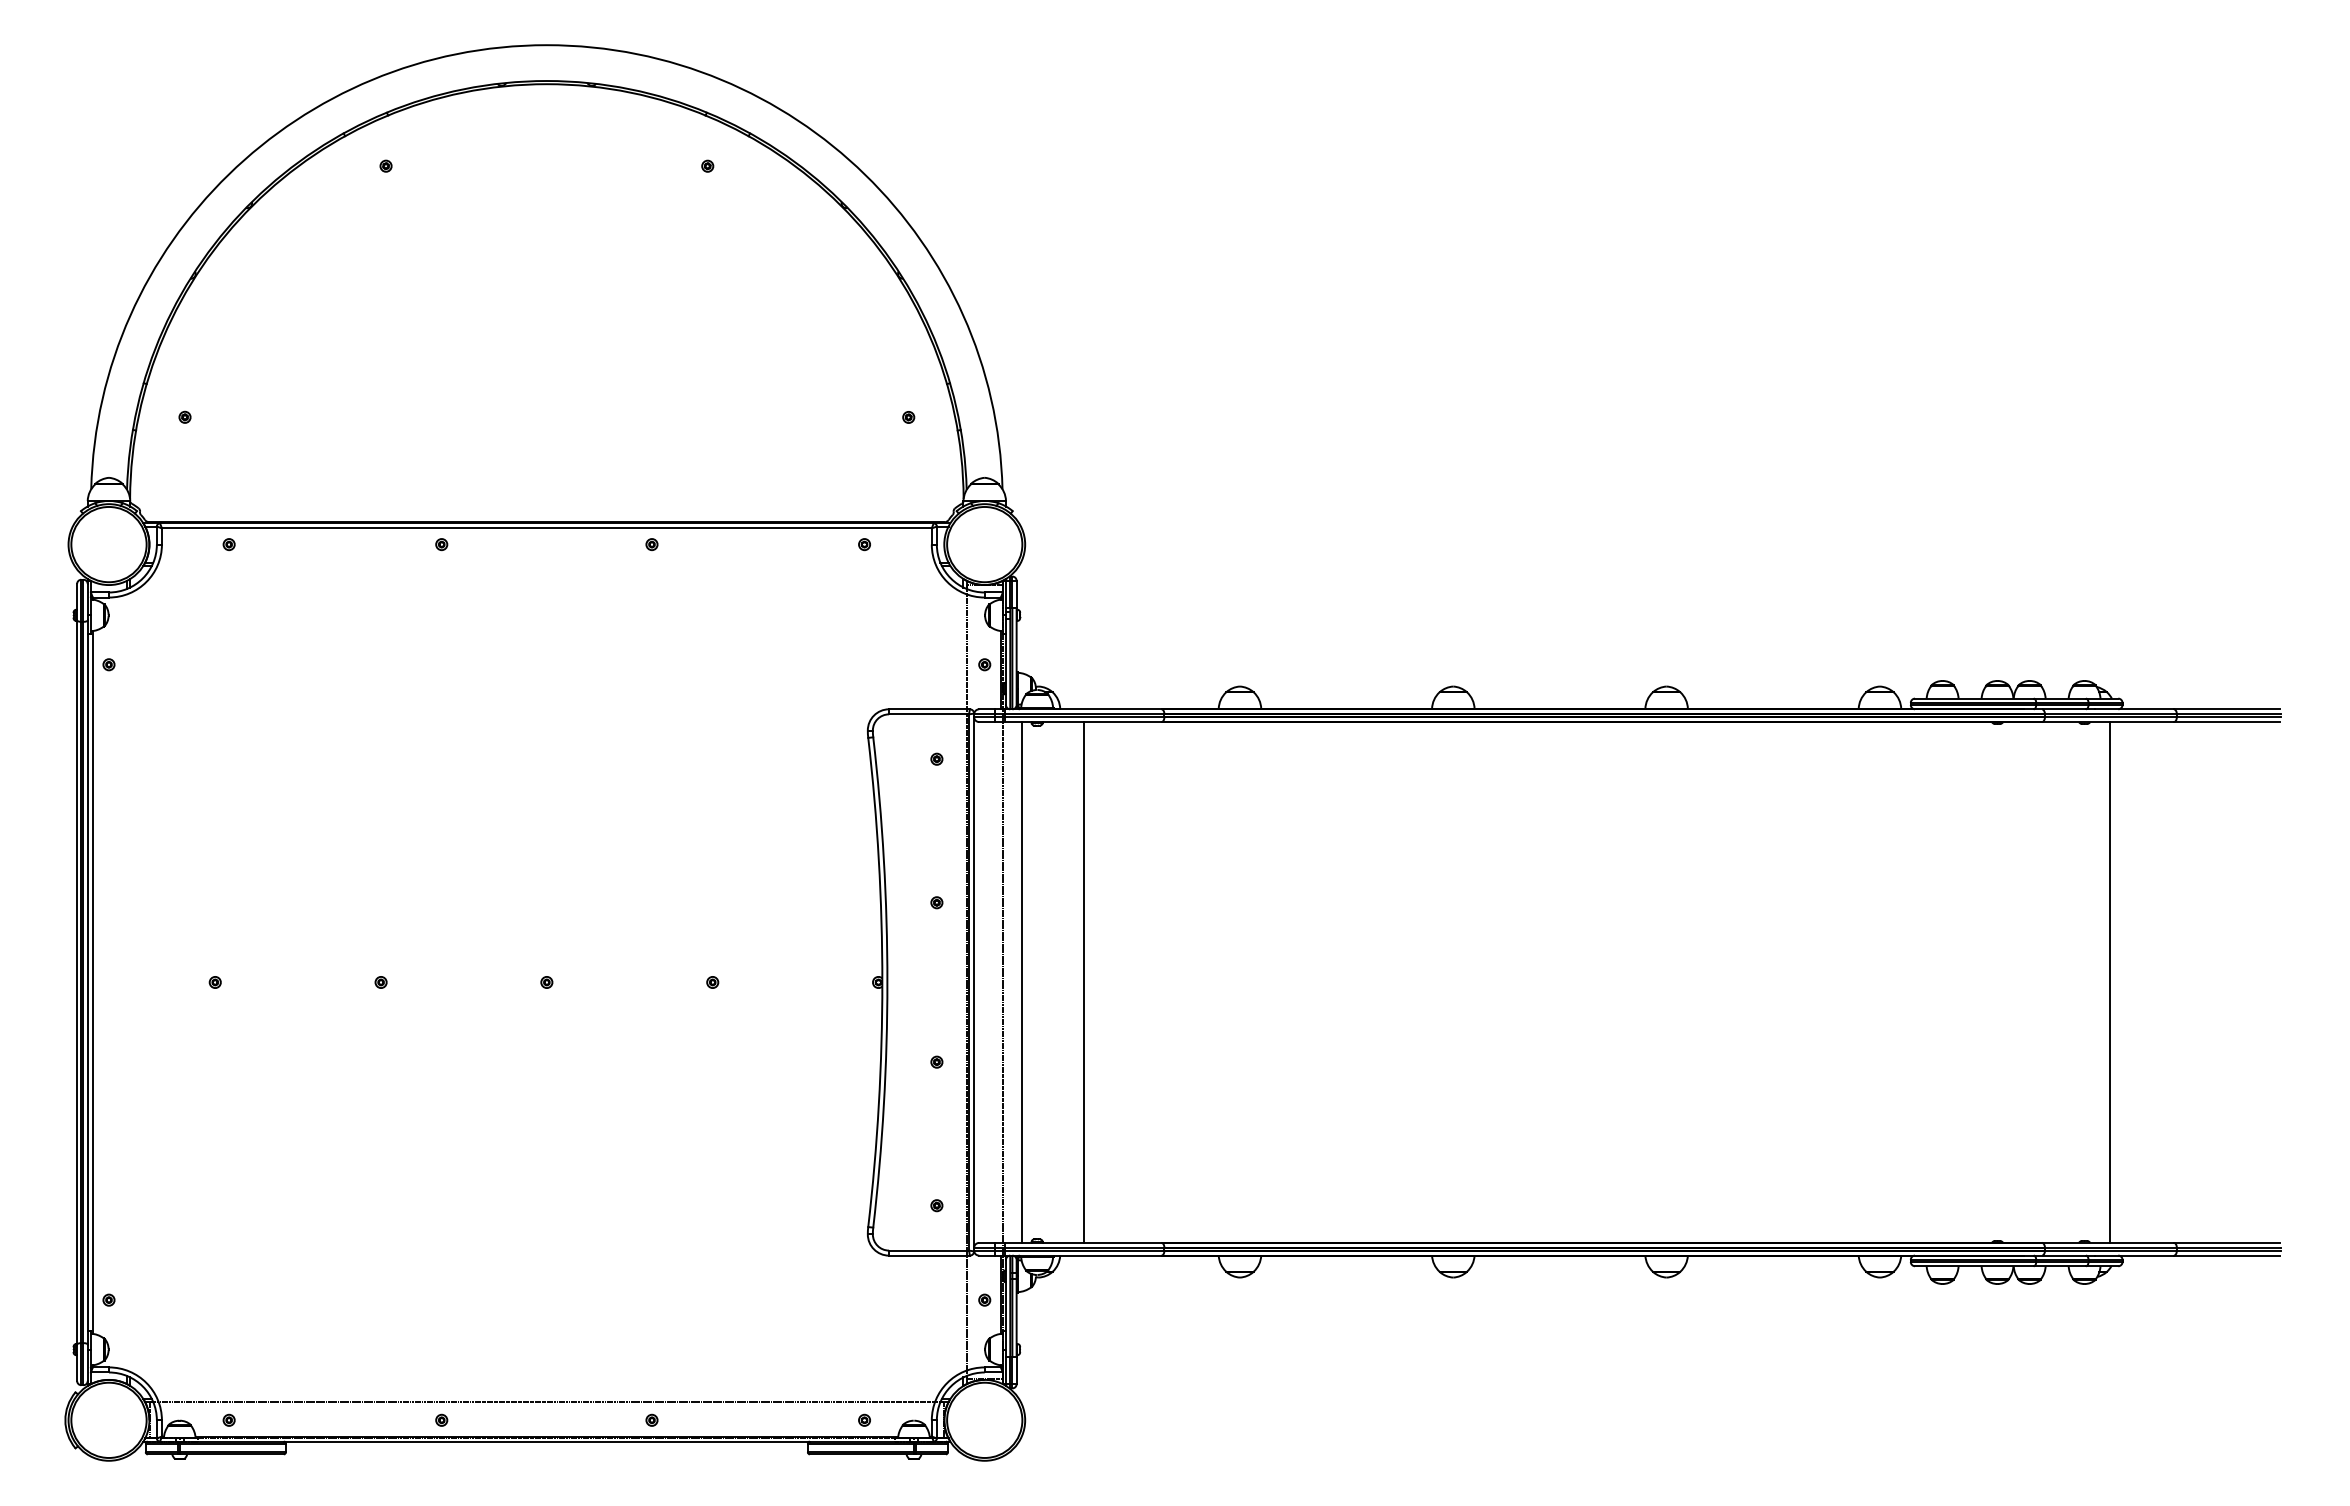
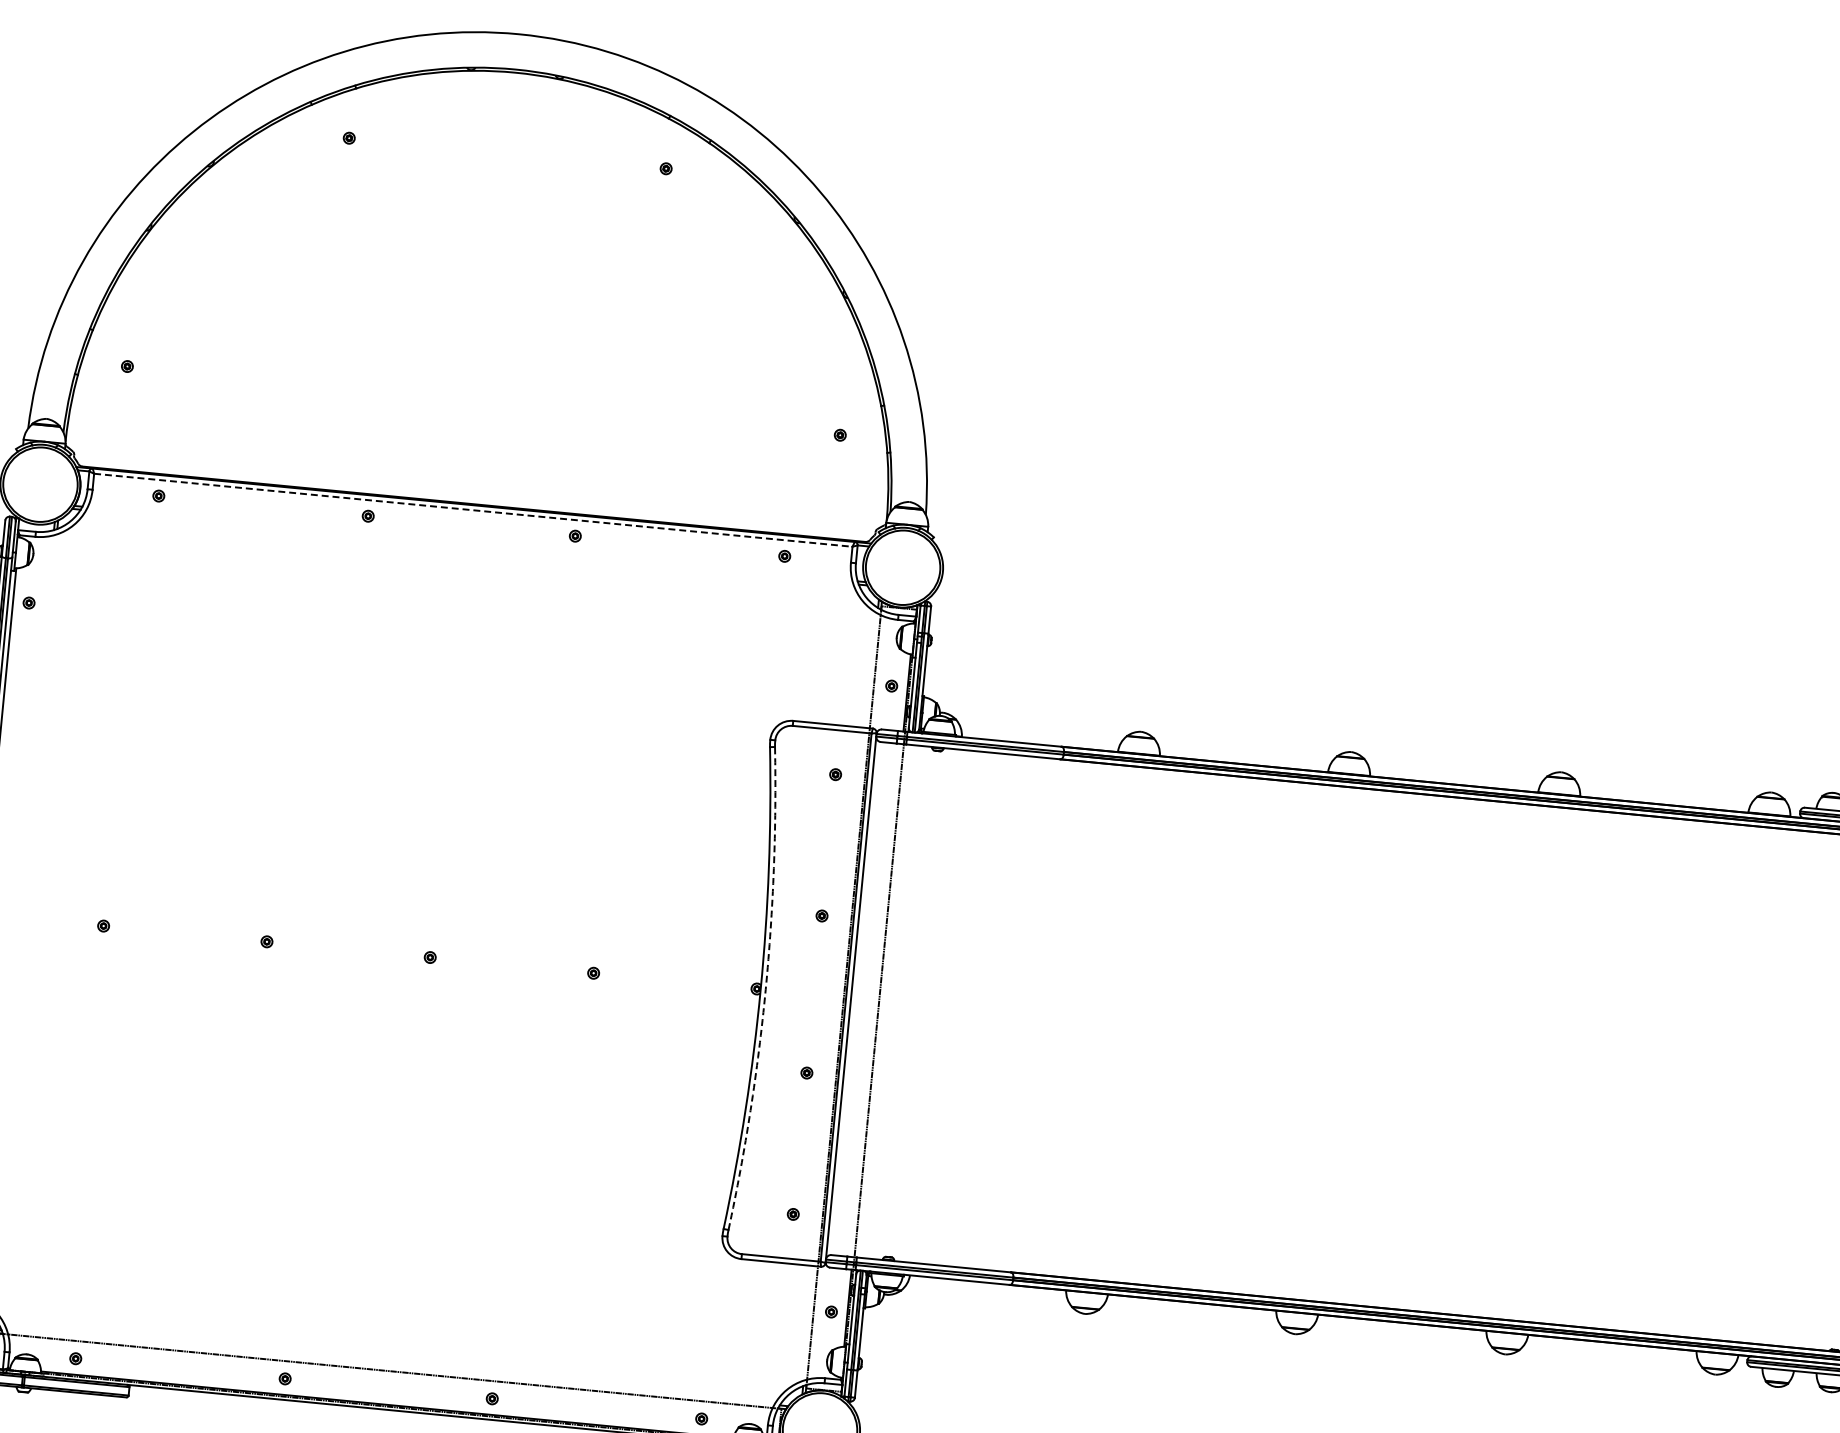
line: (546, 528) -> (472, 510), solid -> dashed
arc: (887, 982) -> (765, 989), solid -> dashed
line: (1021, 982) -> (897, 1002), removed
line: (1083, 982) -> (958, 1008), removed

